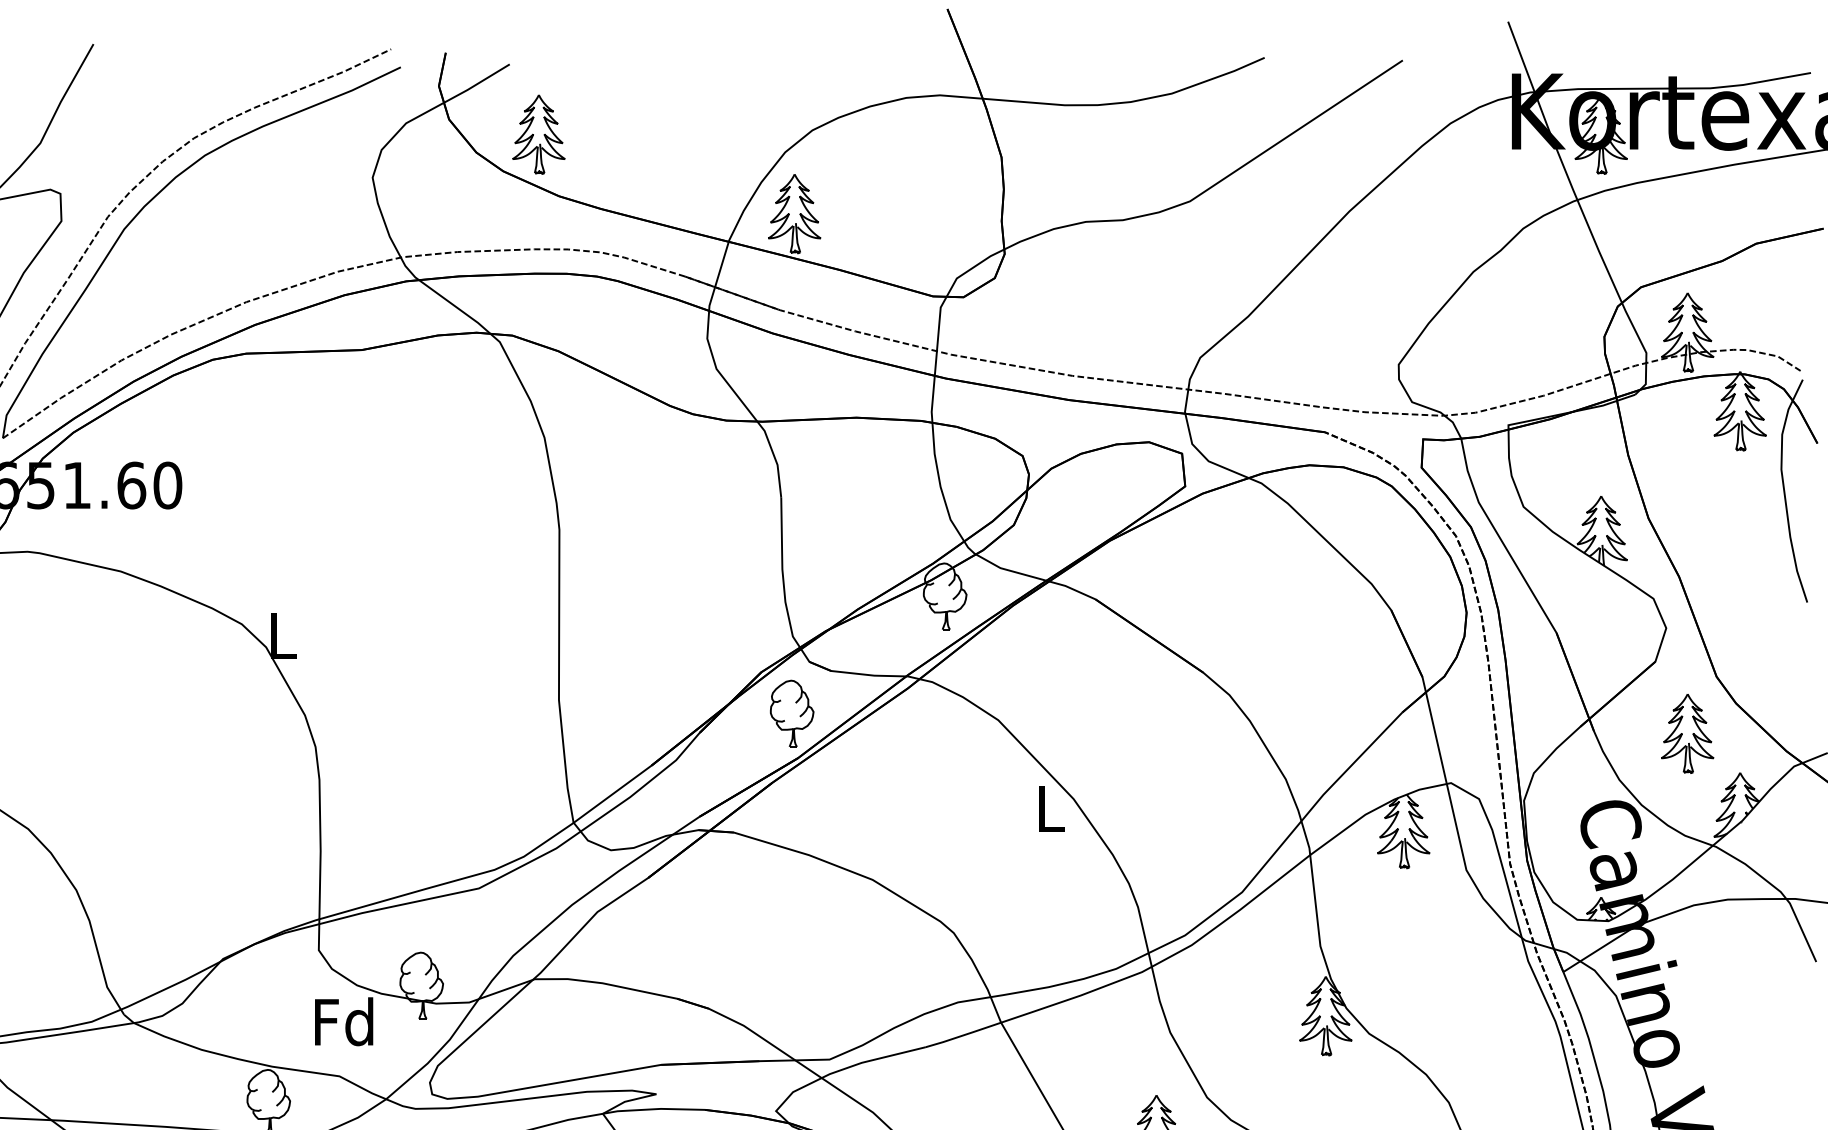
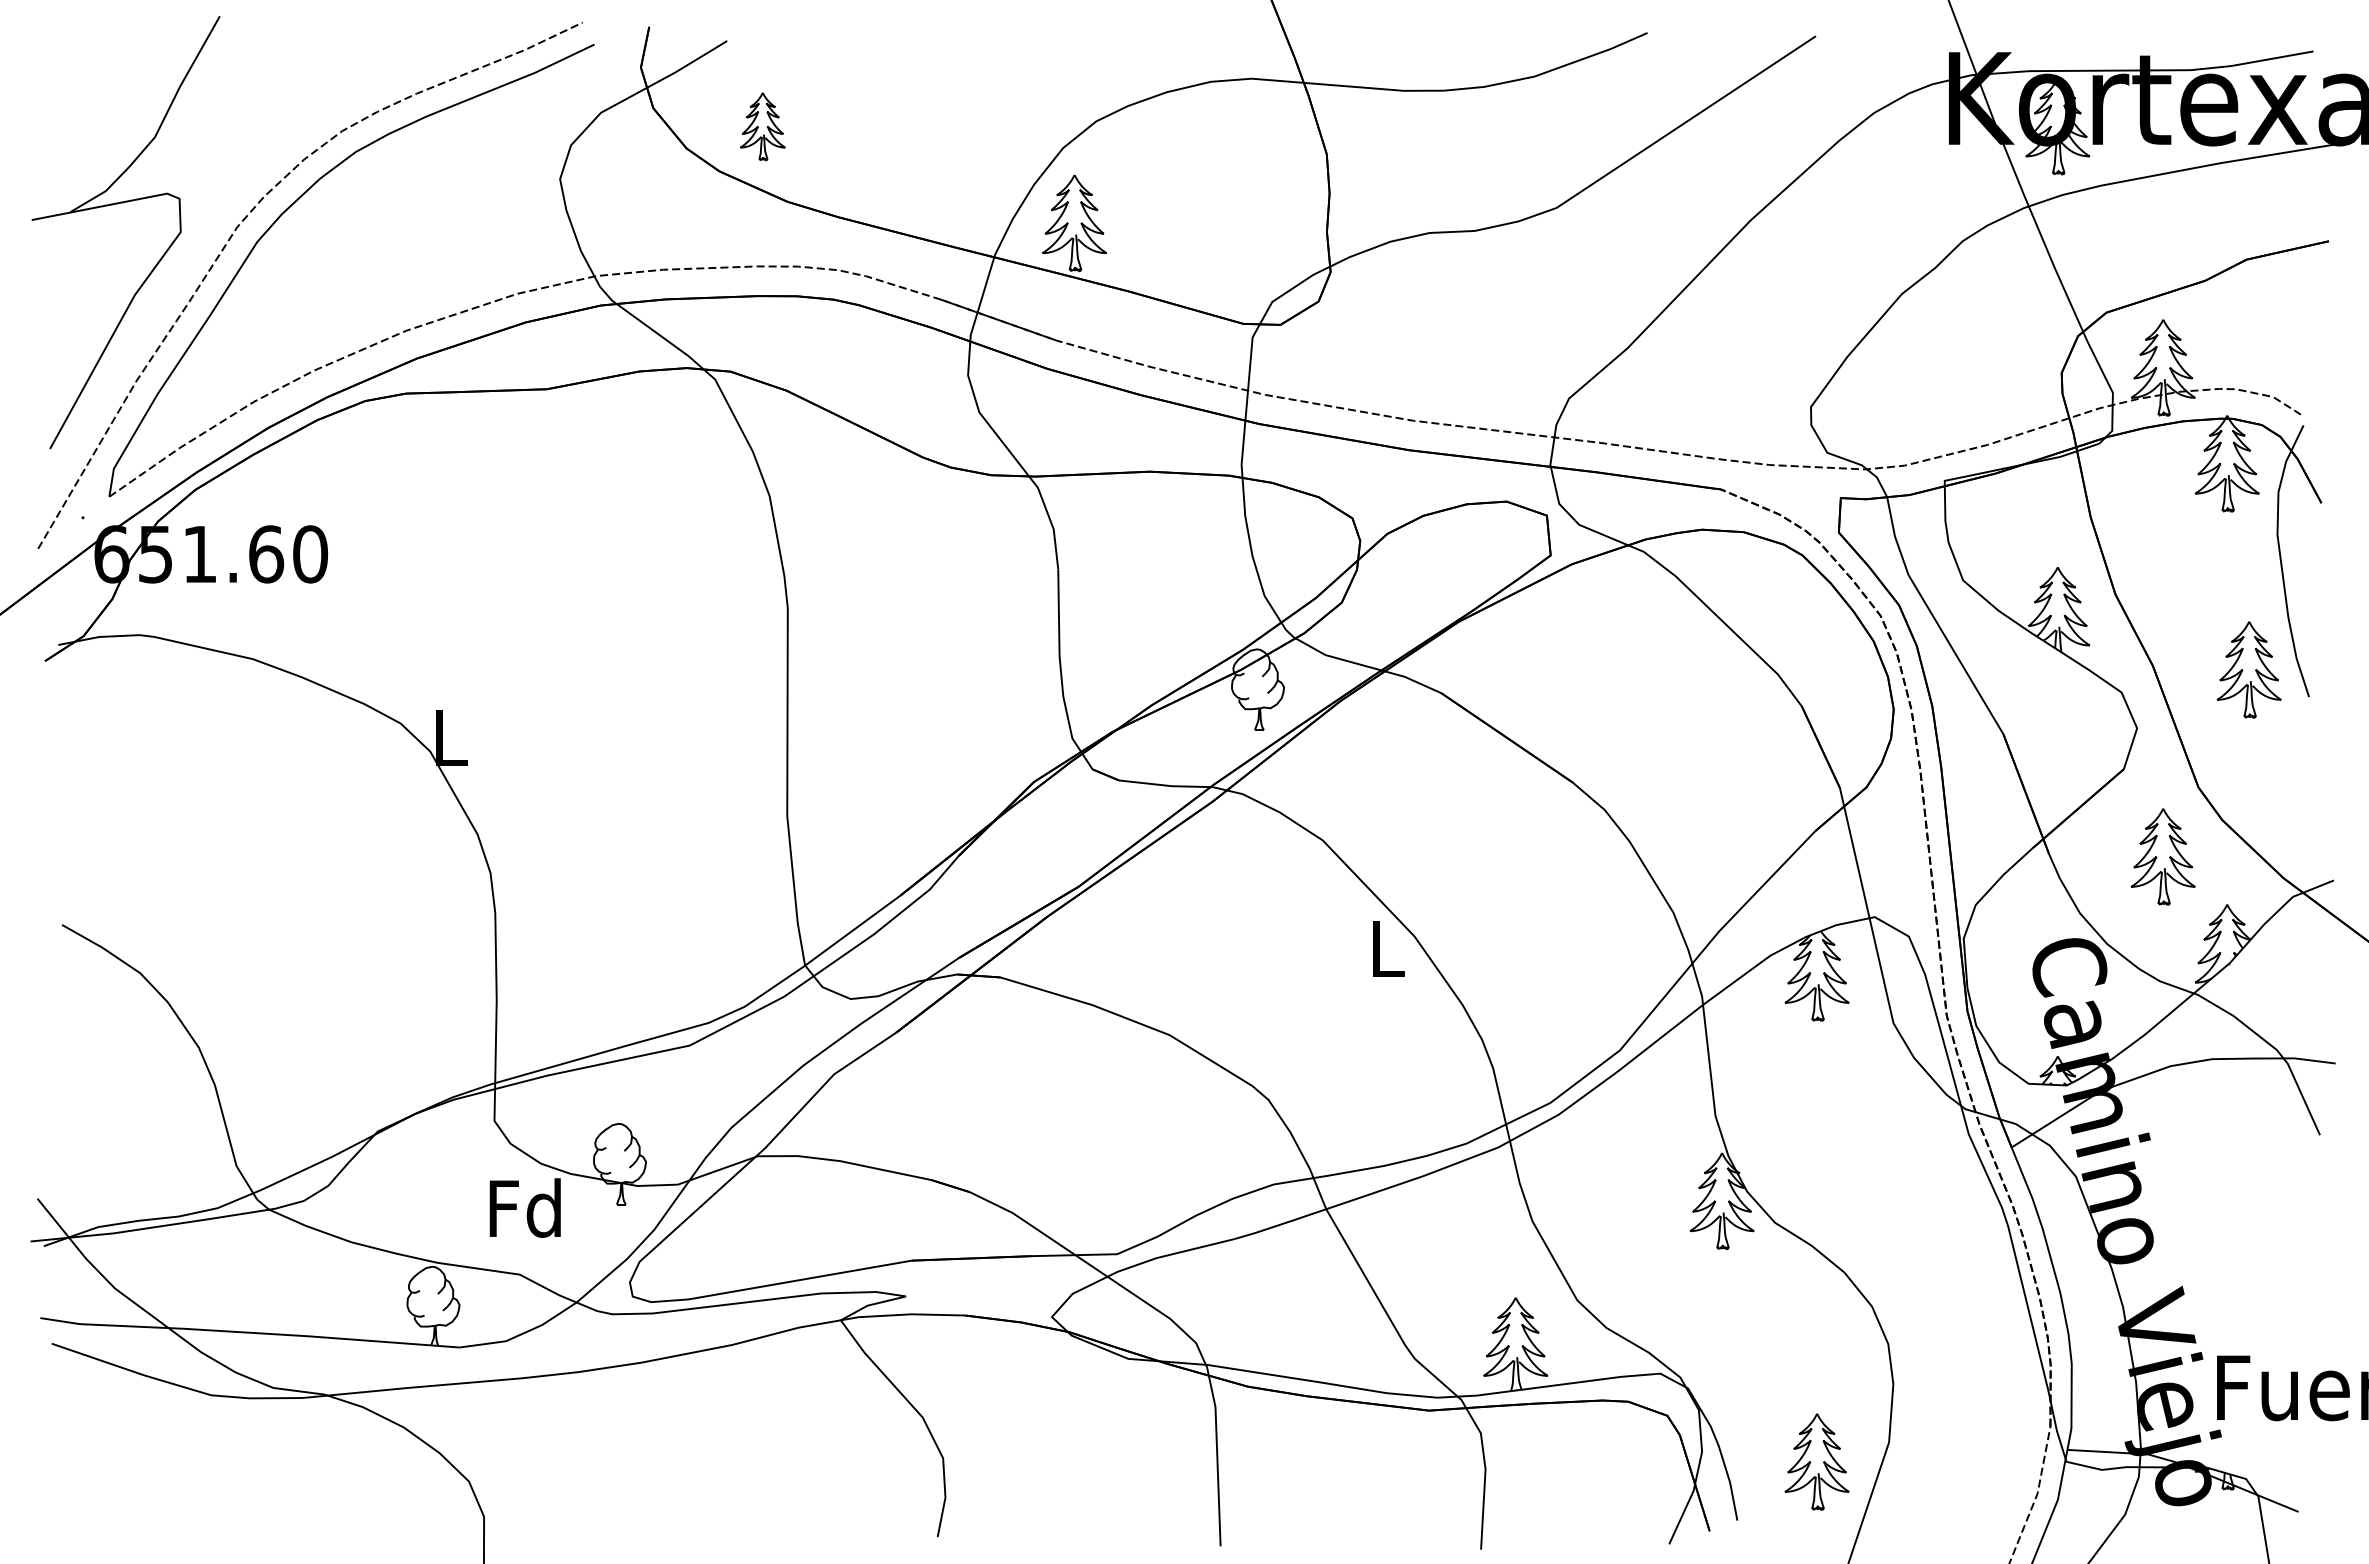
part: (538, 134) -> (762, 126), size x0.7
part: (1757, 579) -> (2248, 669), added
part: (792, 713) -> (1071, 832), removed

